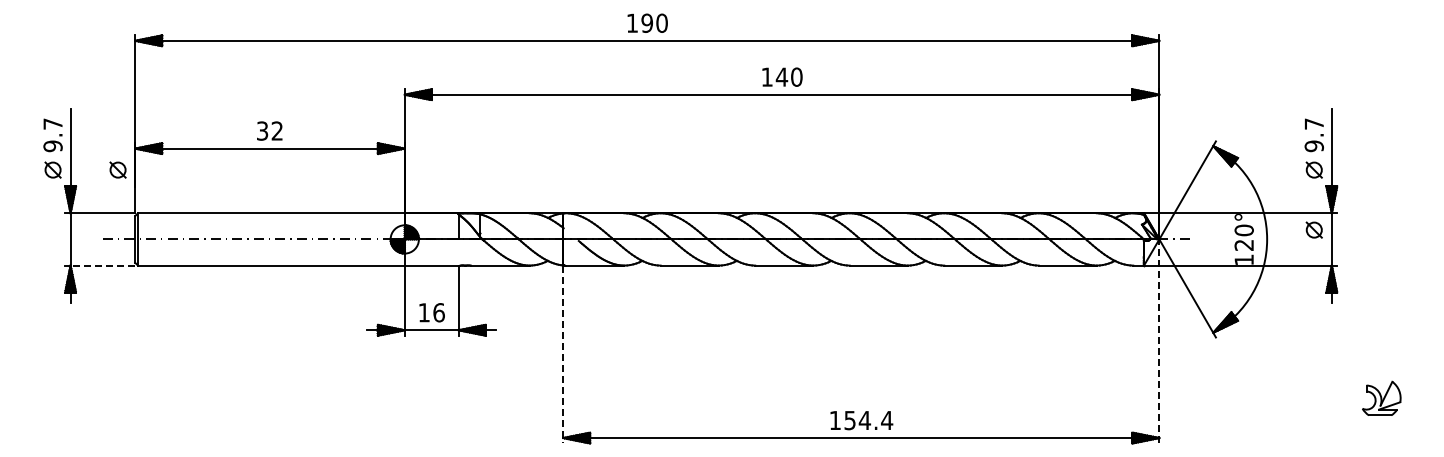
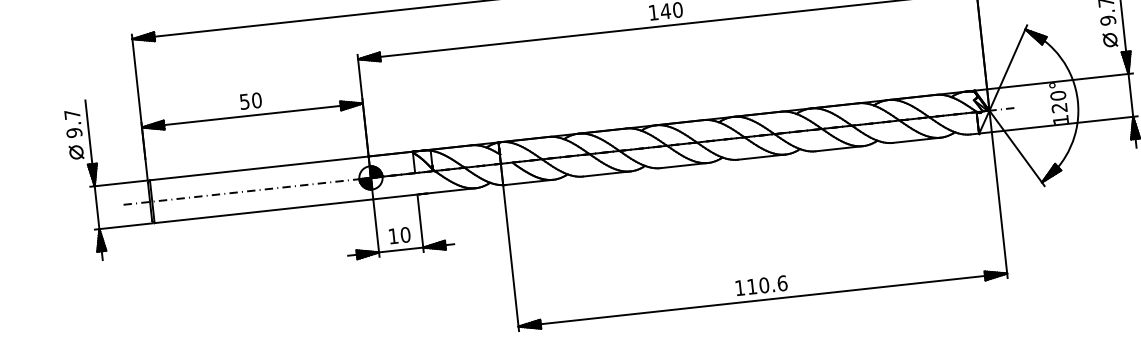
text: (270, 130) -> (251, 100), 32 -> 50
part: (117, 169) -> (129, 146), removed
part: (1313, 229) -> (1114, 88), removed
line: (102, 265) -> (125, 226), dashed -> solid
text: (438, 312) -> (405, 234), 16 -> 10
line: (1159, 340) -> (998, 193), dashed -> solid
line: (563, 354) -> (511, 258), dashed -> solid
text: (868, 420) -> (767, 285), 154.4 -> 110.6

